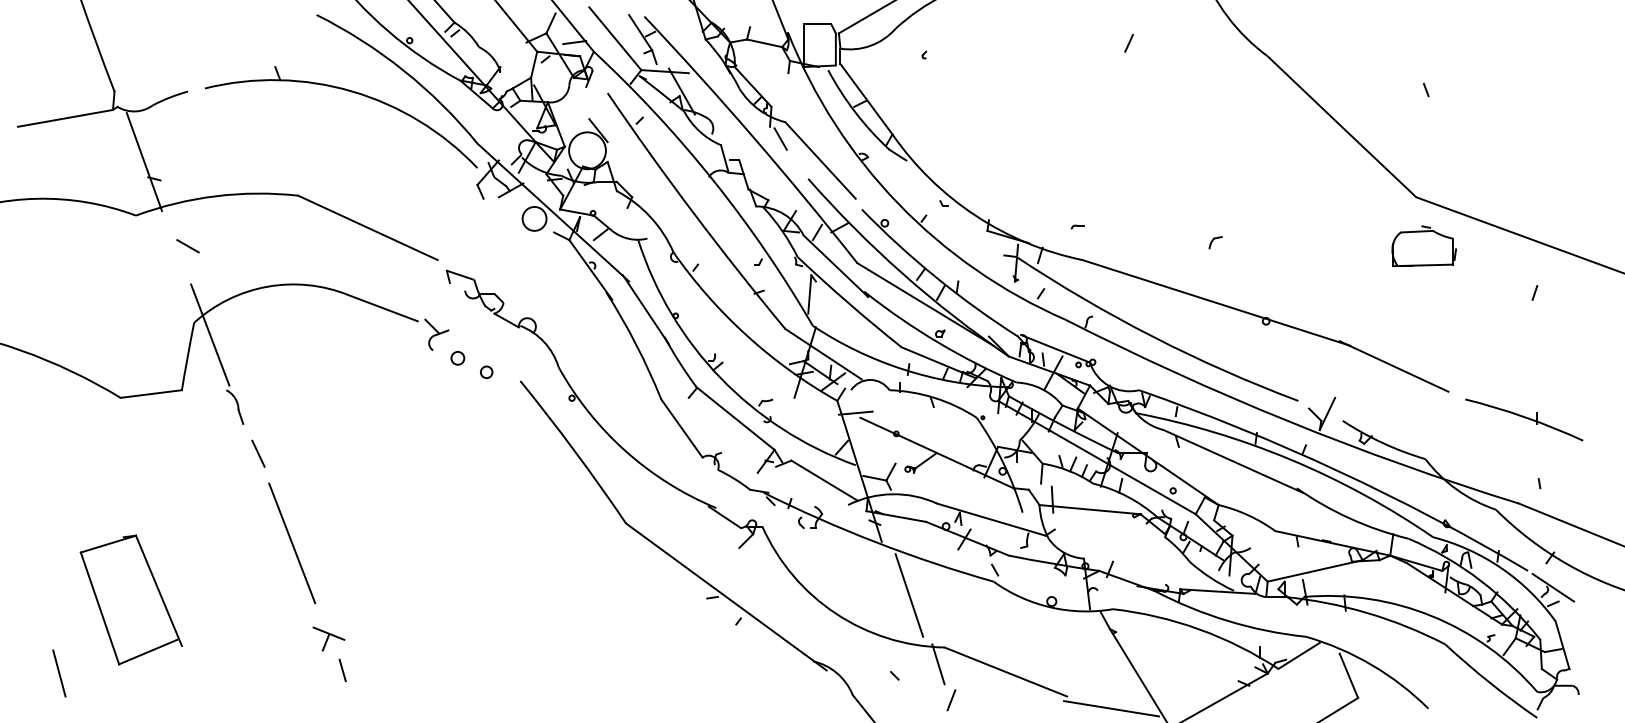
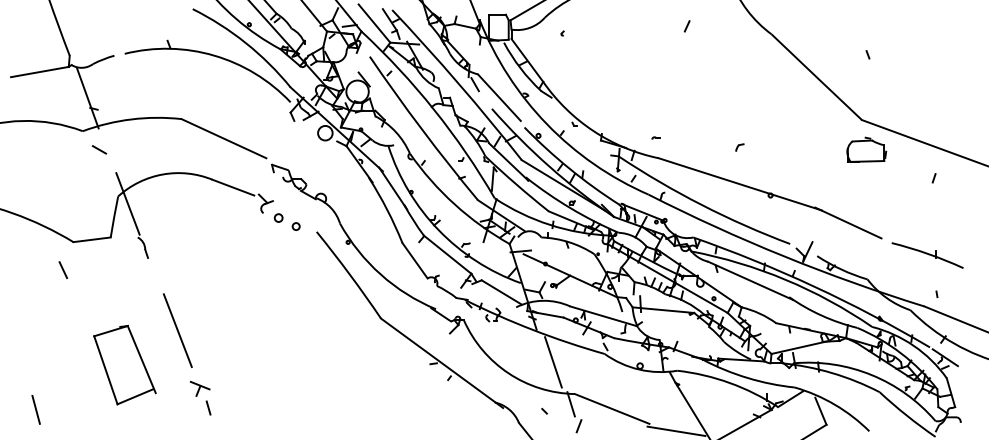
line: (186, 245) -> (98, 149), moved
line: (258, 454) -> (63, 270), moved
part: (130, 598) -> (124, 364), moved

